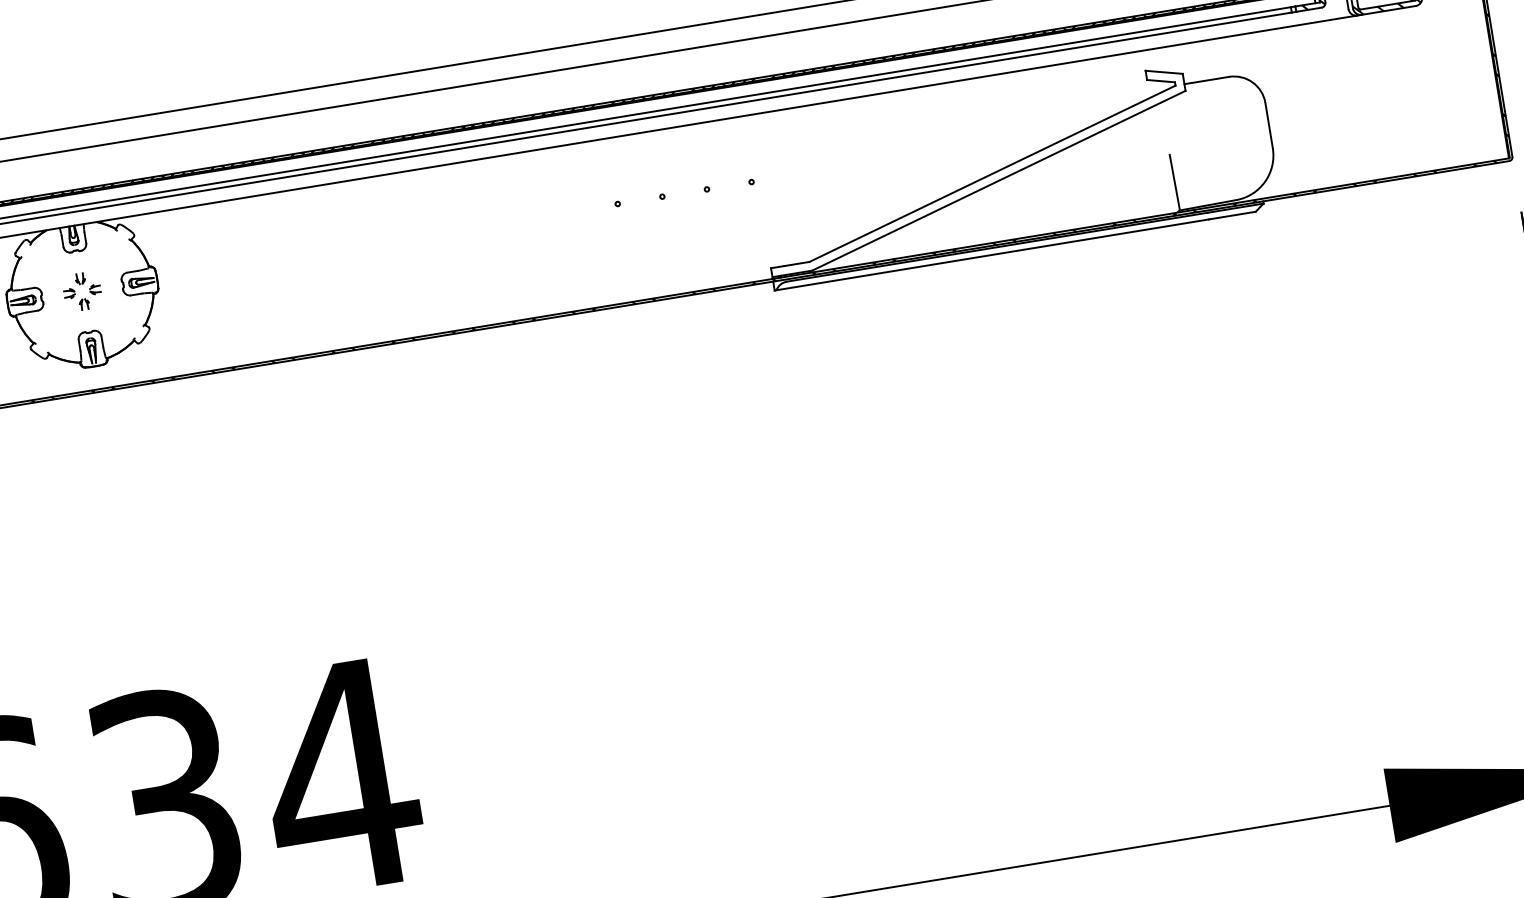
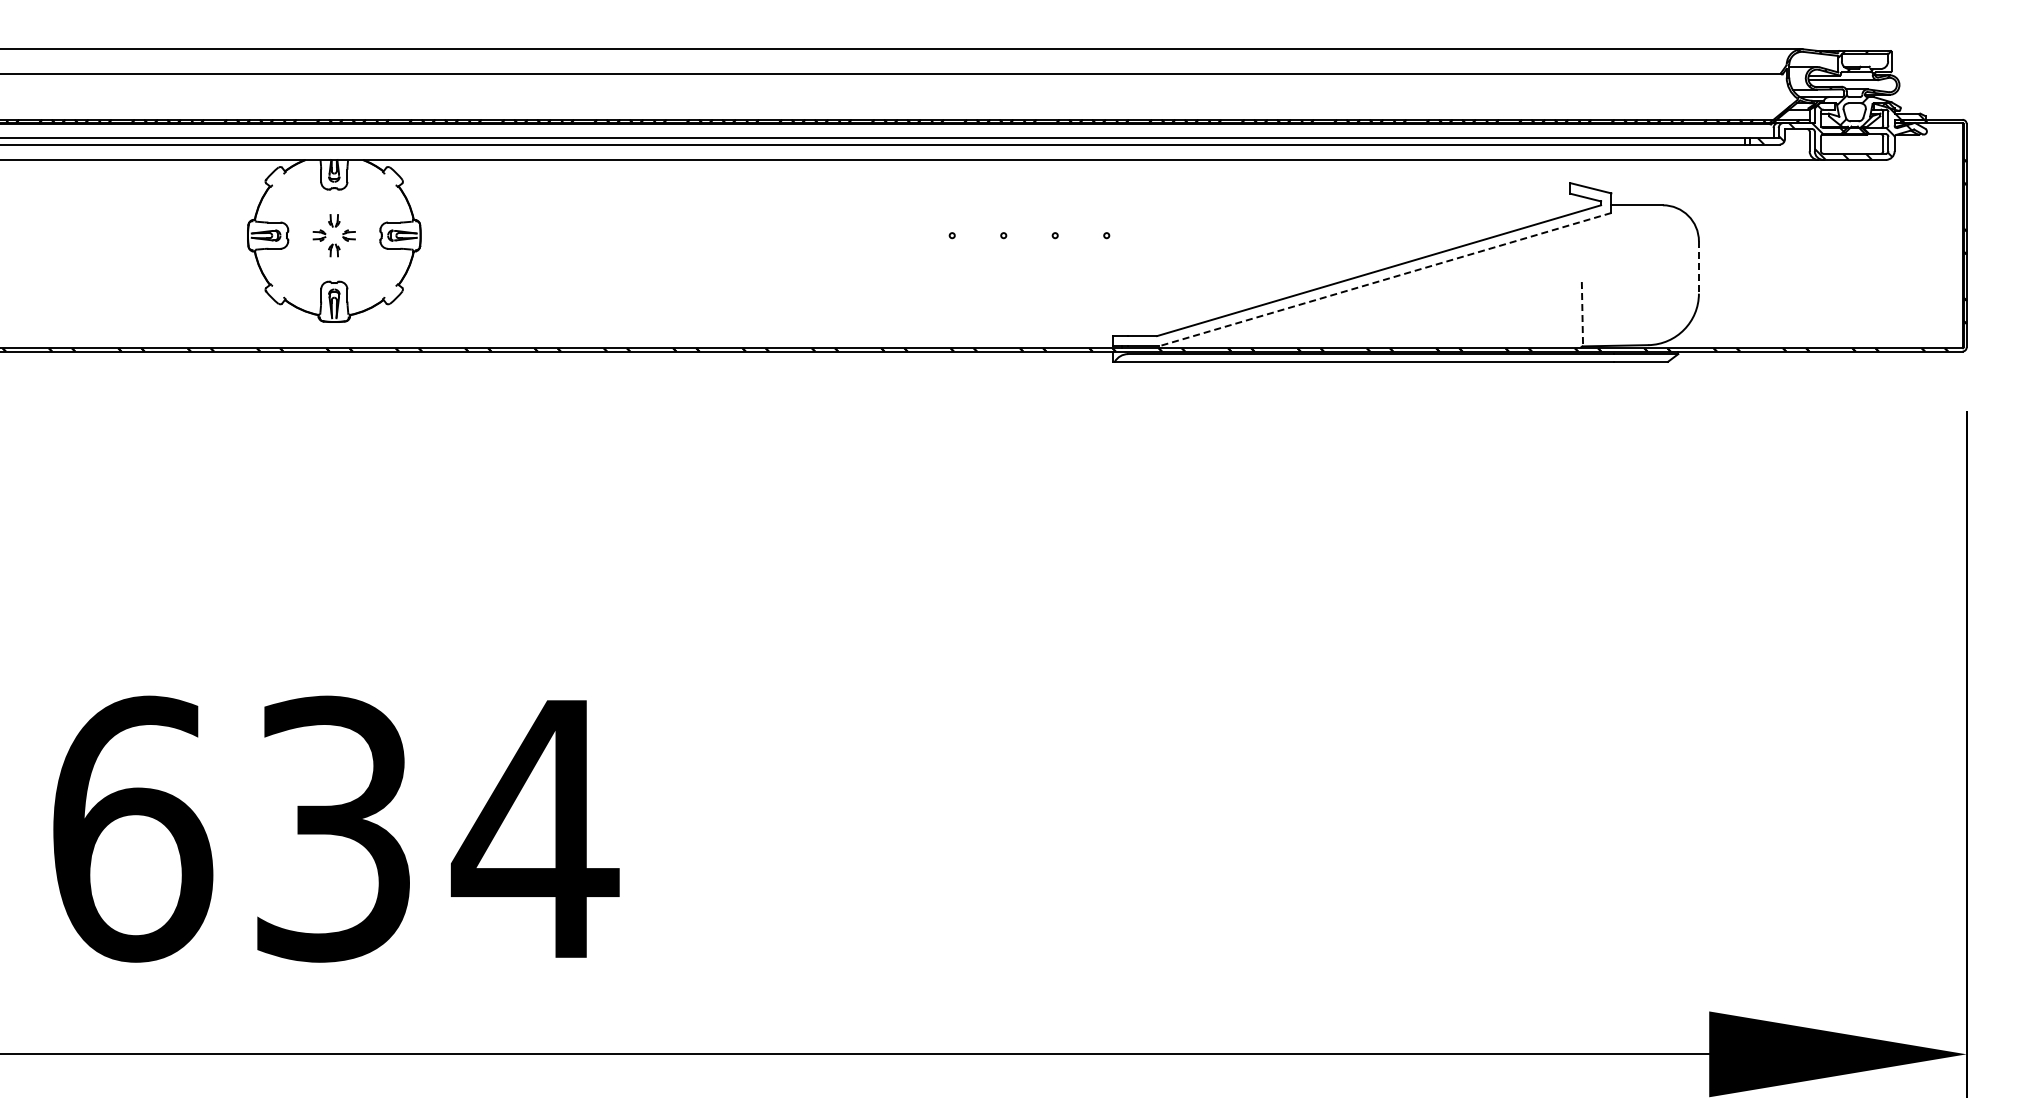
line: (1268, 126) -> (1698, 268), solid -> dashed
line: (998, 180) -> (1384, 279), solid -> dashed
line: (1174, 182) -> (1582, 314), solid -> dashed

